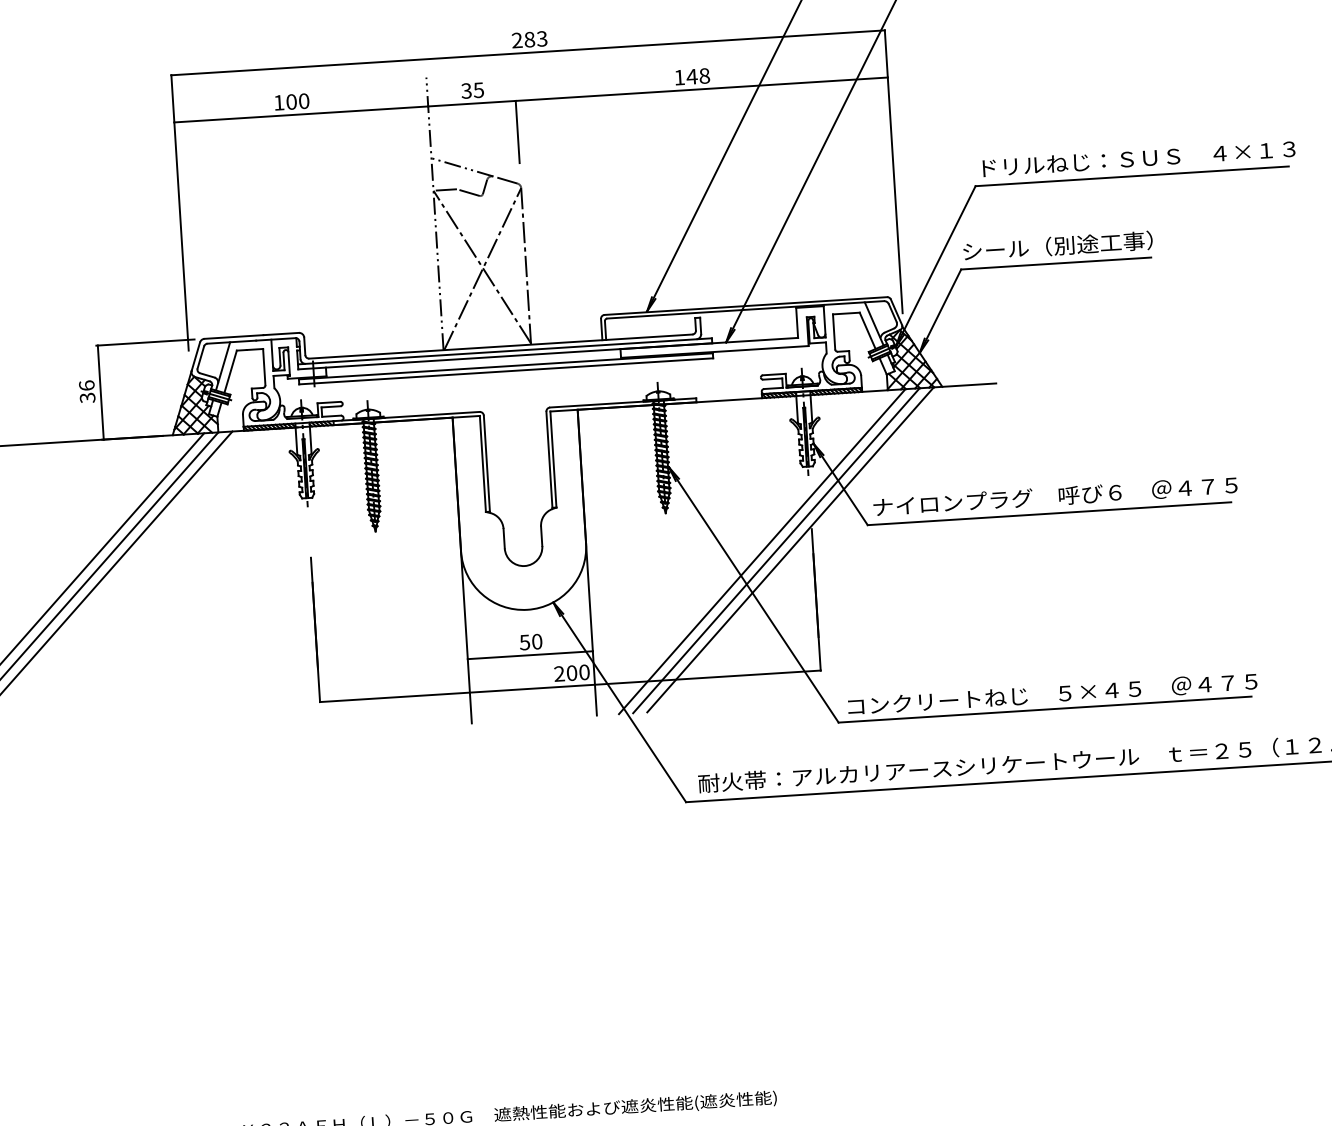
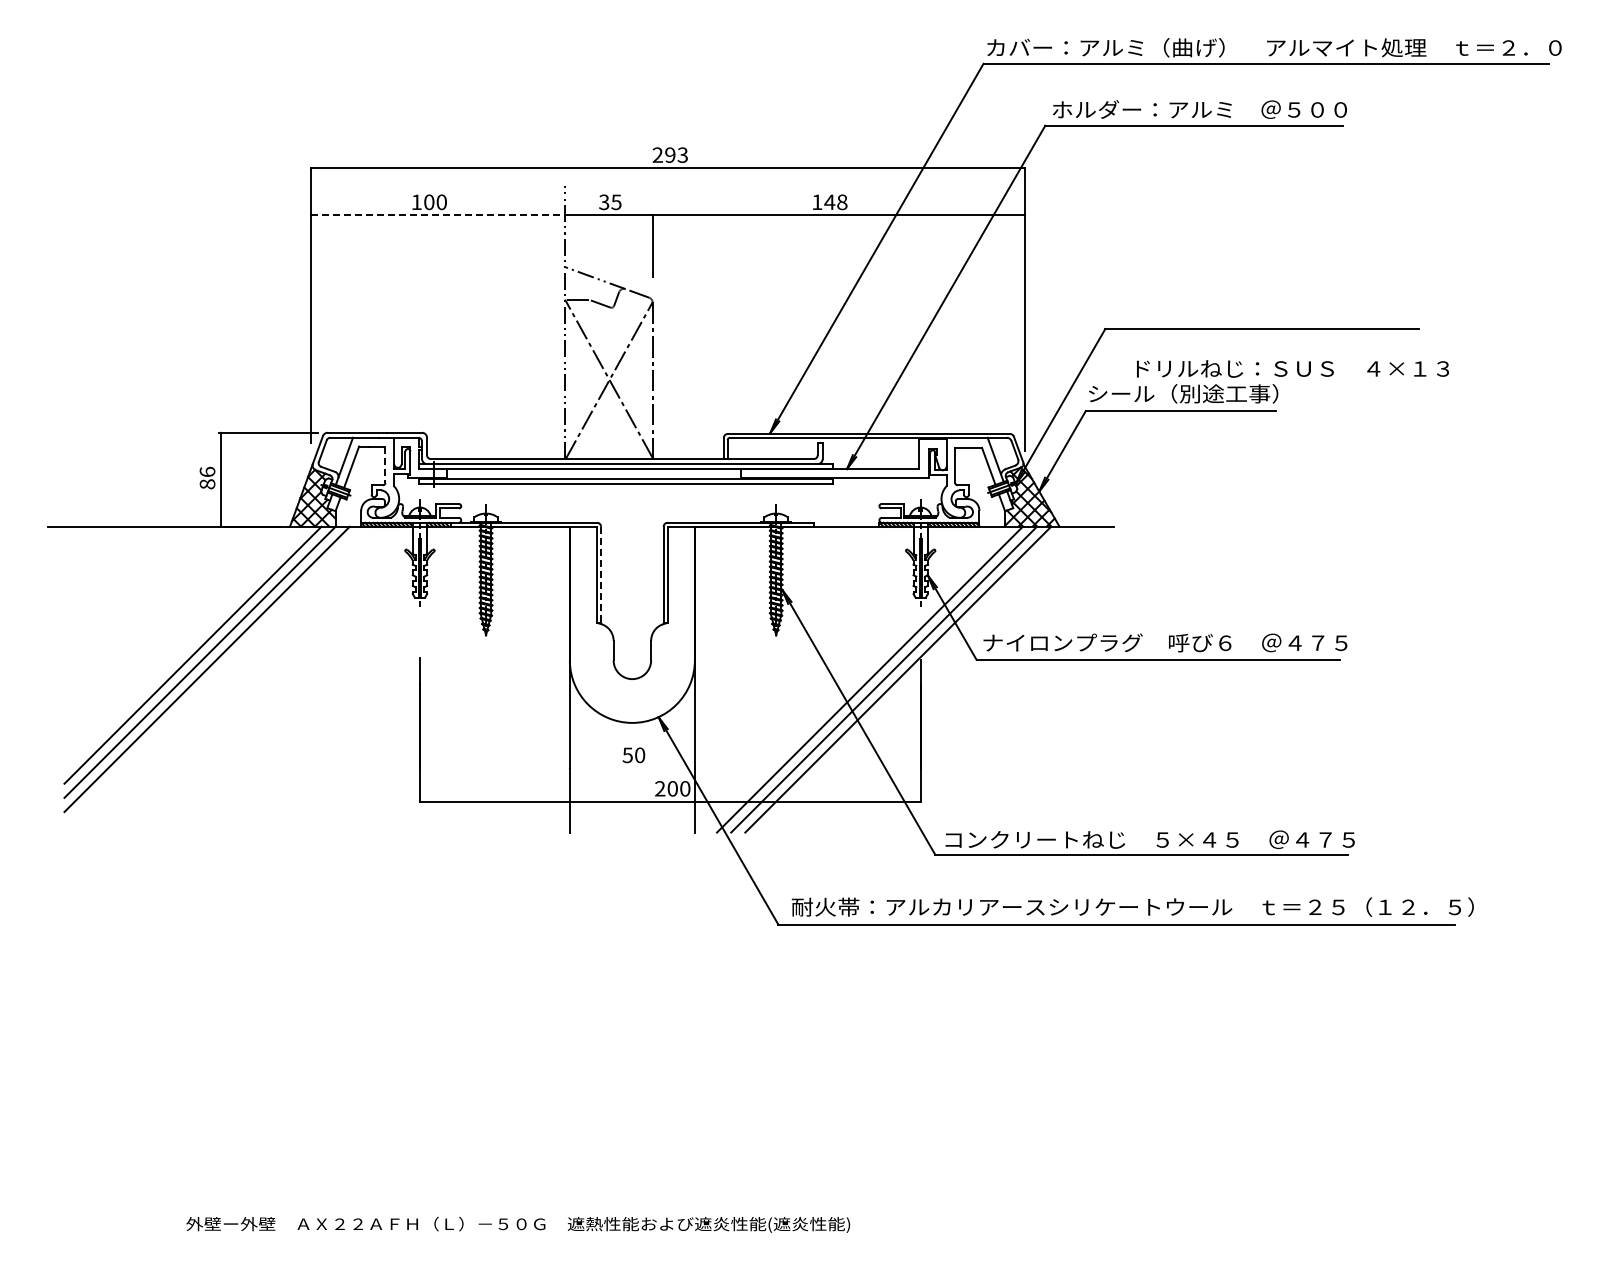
text: (529, 39) -> (670, 154), 283 -> 293
line: (301, 114) -> (438, 215), solid -> dashed
text: (1138, 158) -> (1292, 368), moved
line: (264, 367) -> (385, 465), solid -> dashed
text: (87, 398) -> (207, 484), 36 -> 86
line: (487, 464) -> (601, 575), solid -> dashed
line: (529, 655) -> (631, 768), removed

